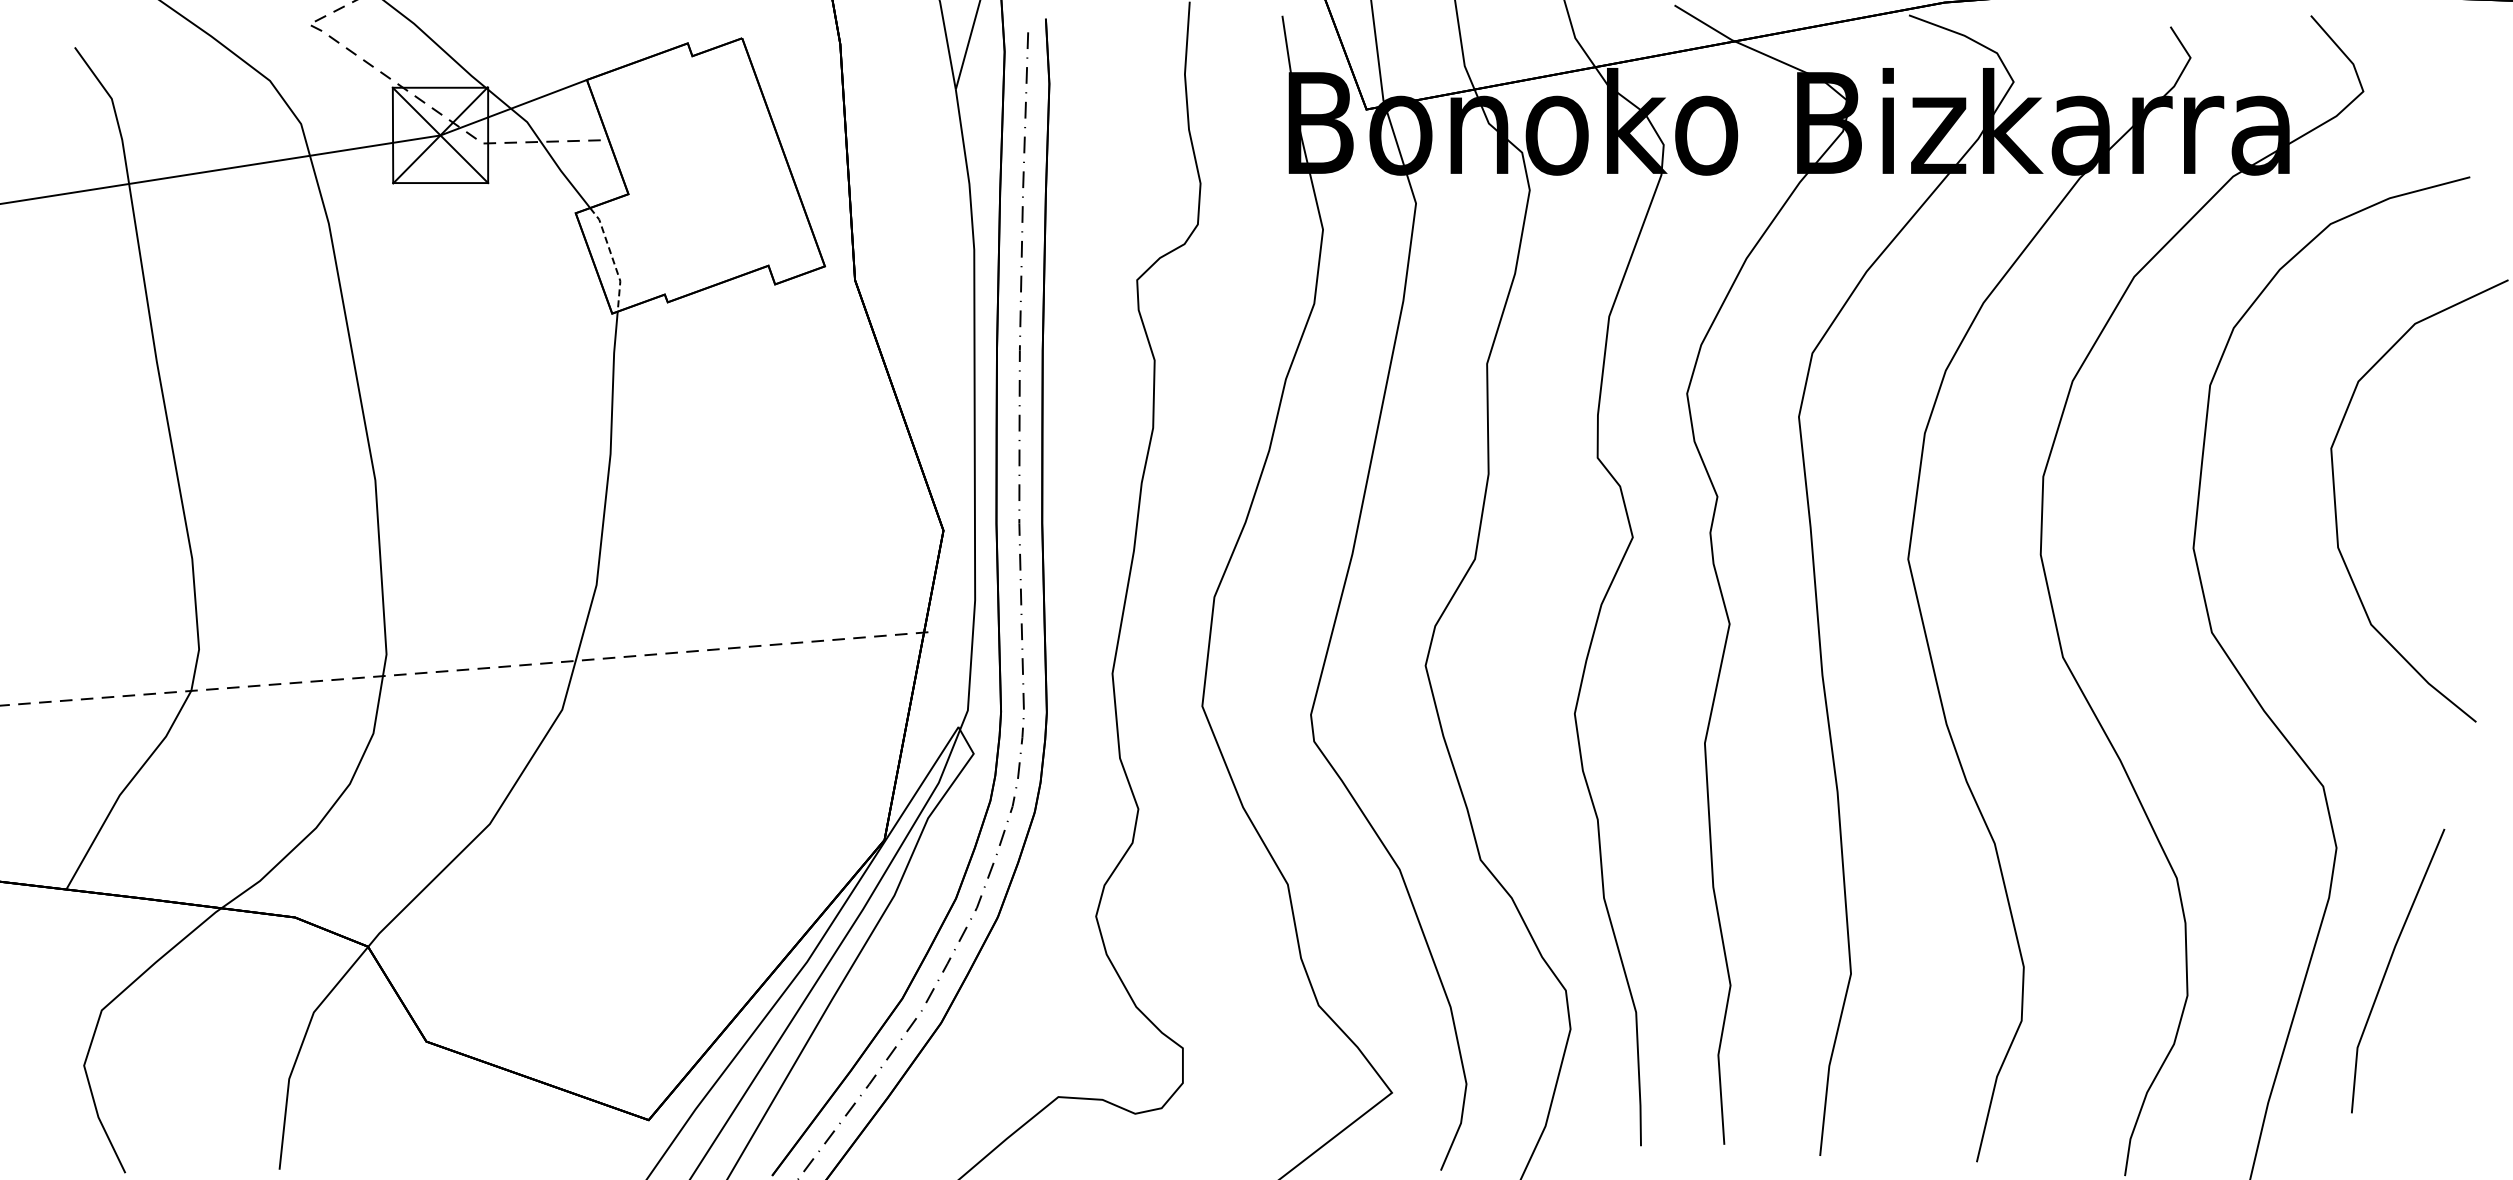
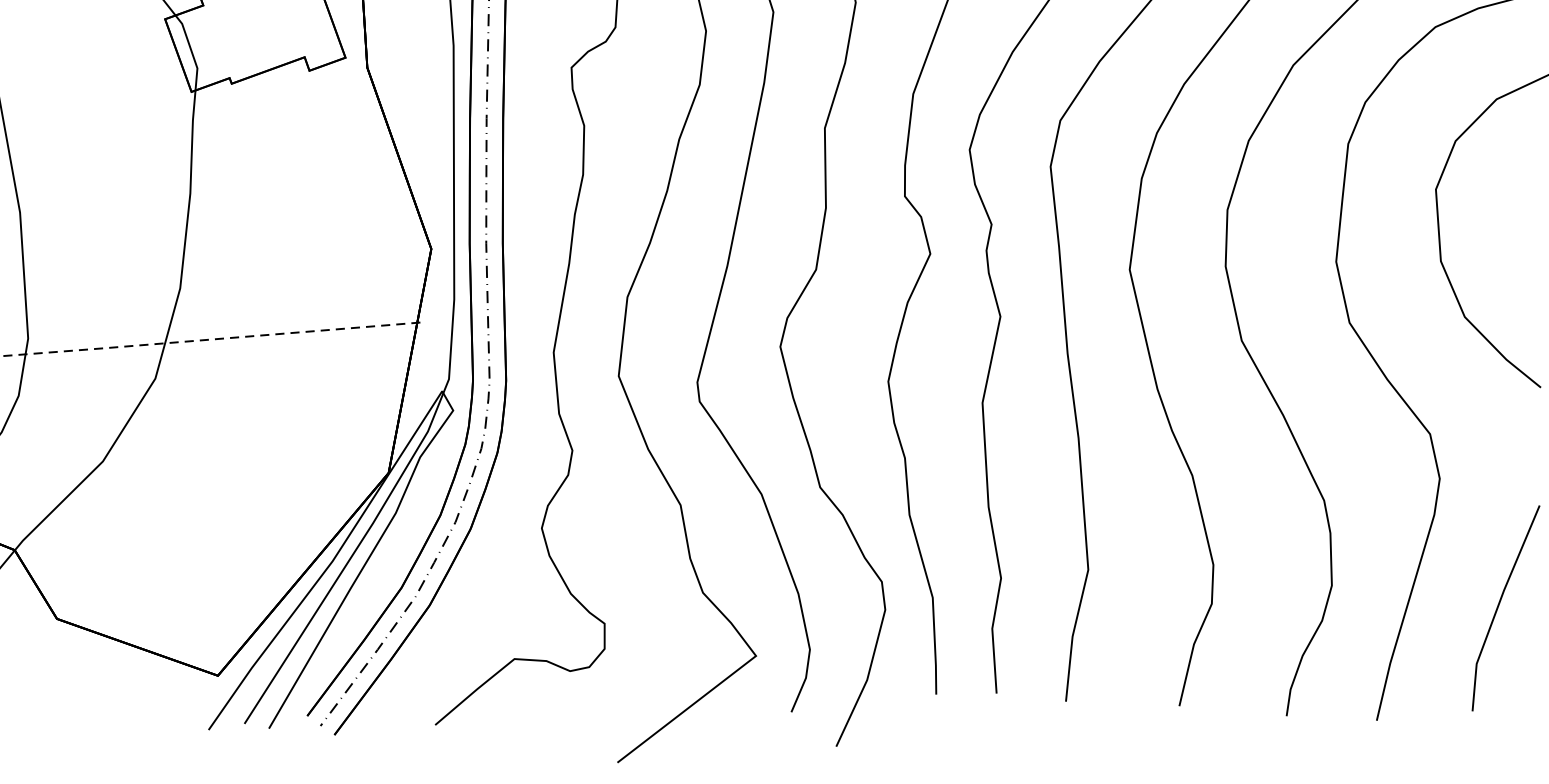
line: (612, 257) -> (191, 51), dashed -> solid
line: (2389, 965) -> (1499, 604), moved

